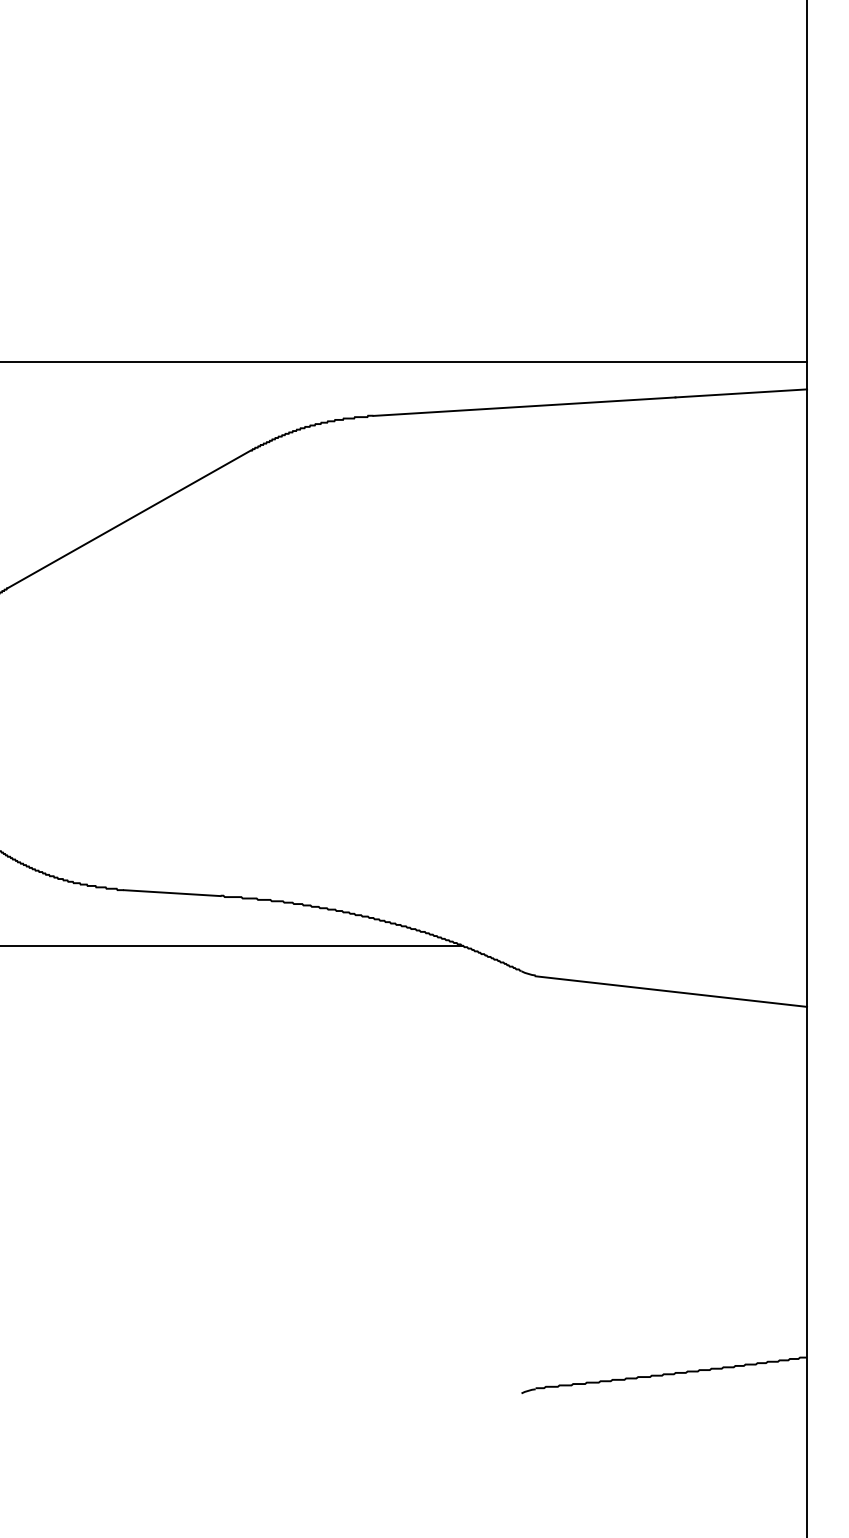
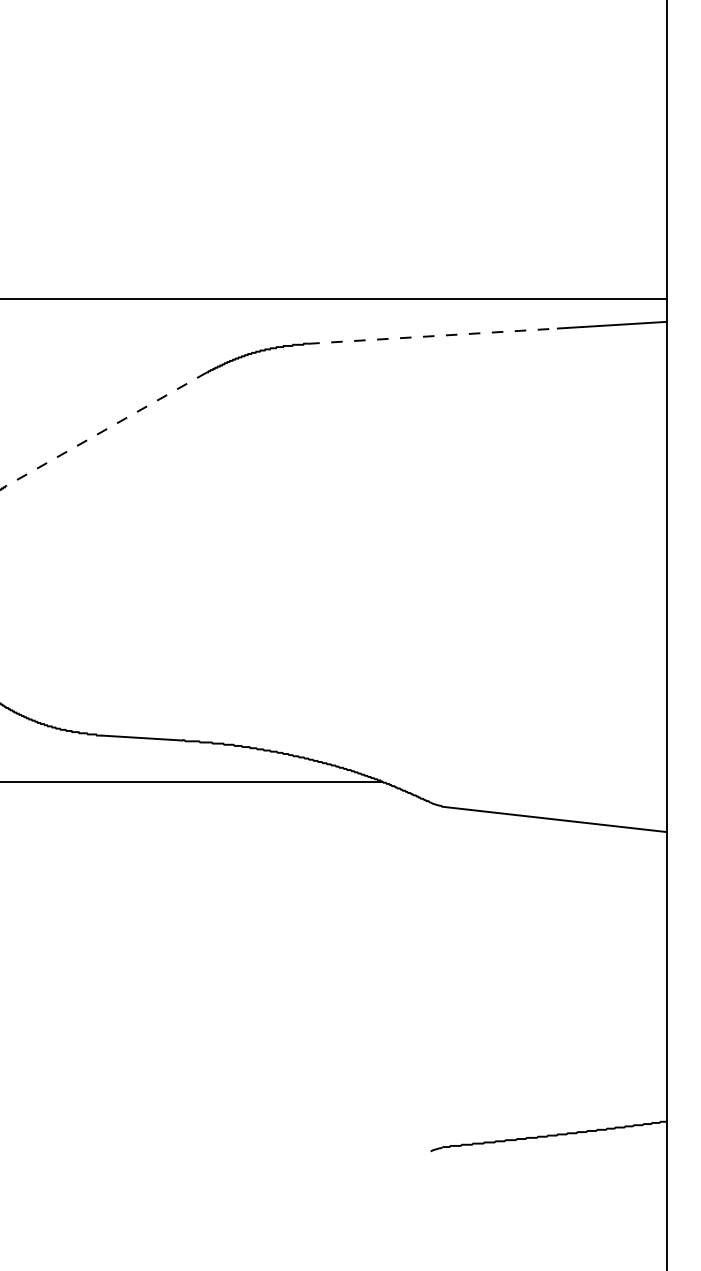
line: (524, 407) -> (433, 336), solid -> dashed
line: (129, 519) -> (106, 429), solid -> dashed

